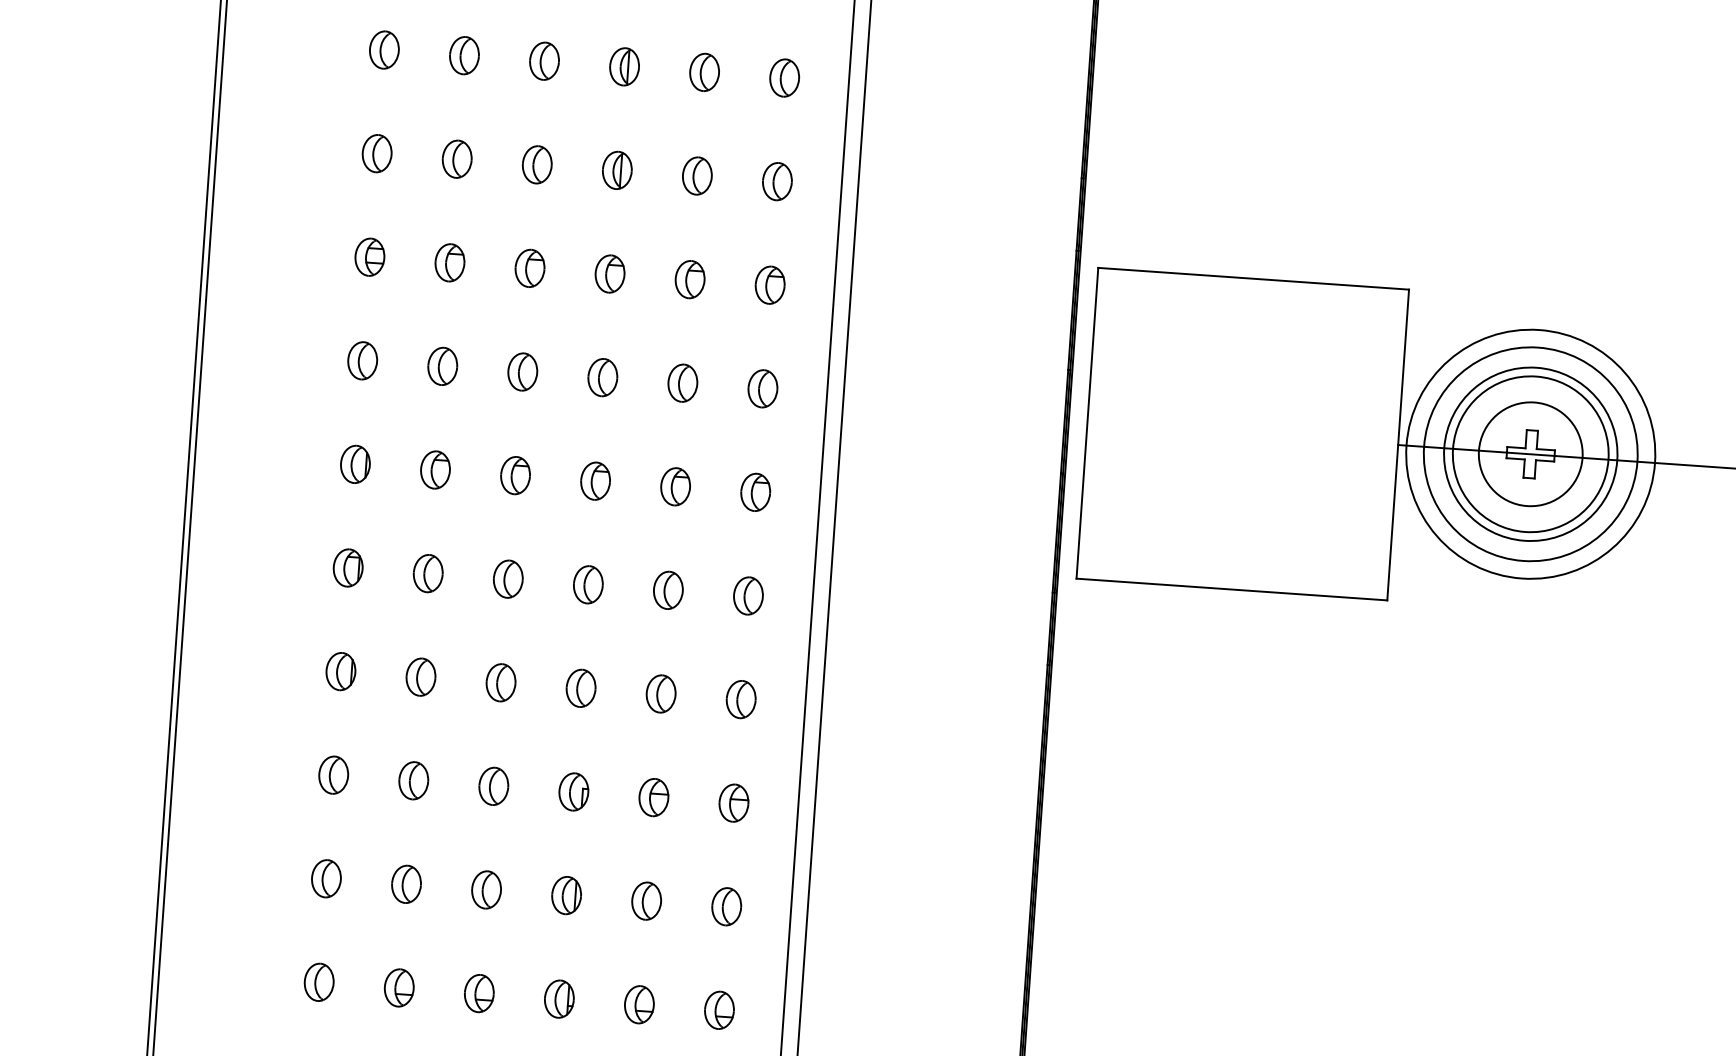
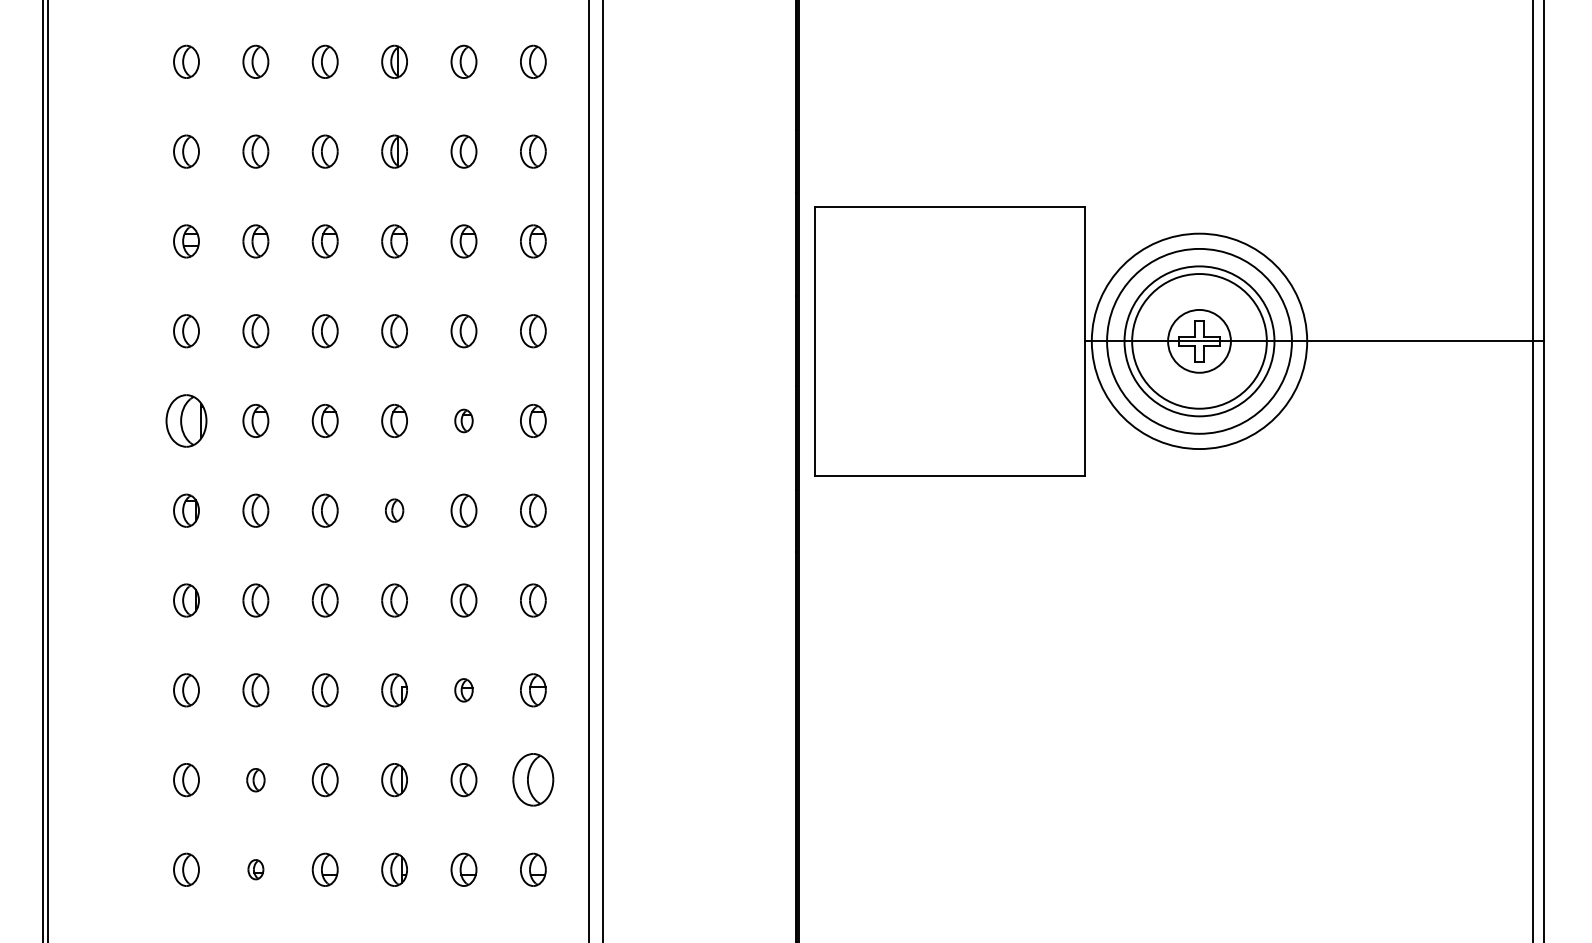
circle: (1530, 454) -> (1199, 341), size x0.7
part: (355, 463) -> (186, 420), size x1.6
part: (675, 486) -> (463, 420), size x0.7
part: (588, 584) -> (394, 510), size x0.7
part: (653, 797) -> (463, 690), size x0.7
part: (406, 884) -> (255, 780), size x0.7
part: (726, 907) -> (533, 780), size x1.6
part: (398, 987) -> (255, 869), size x0.6

